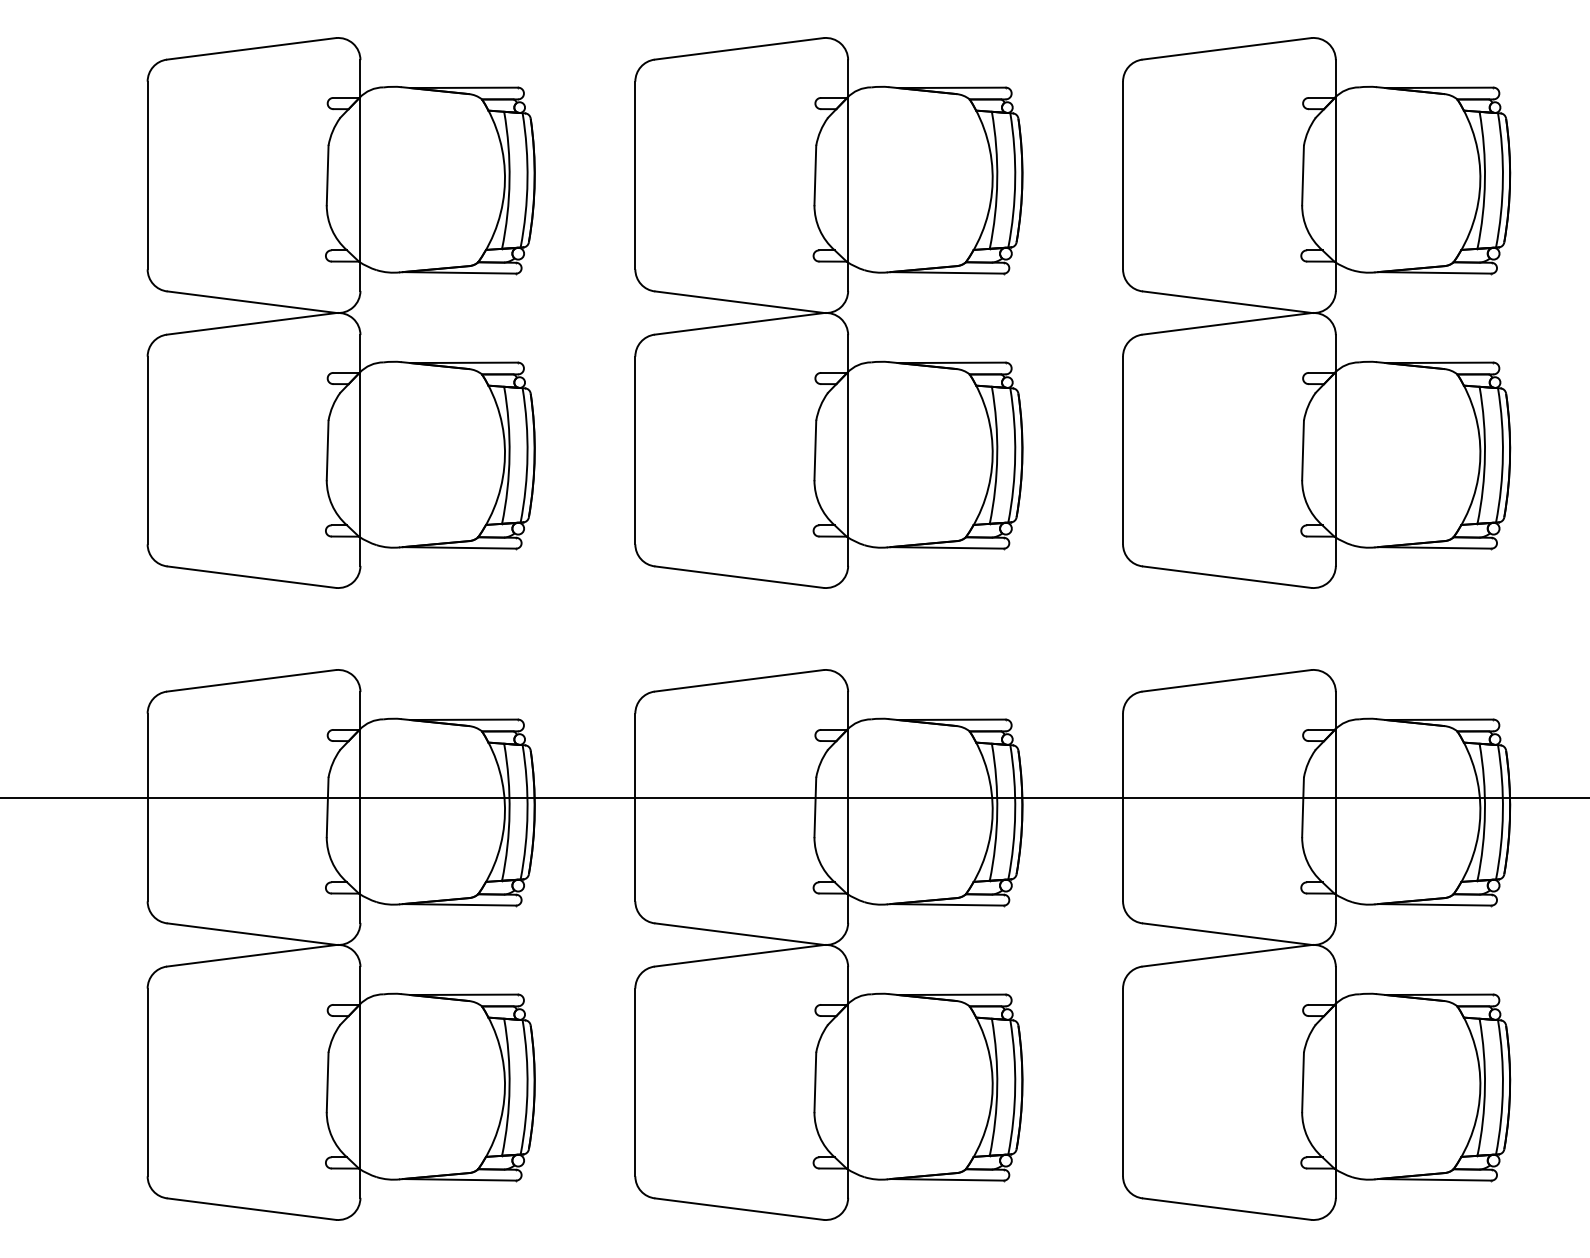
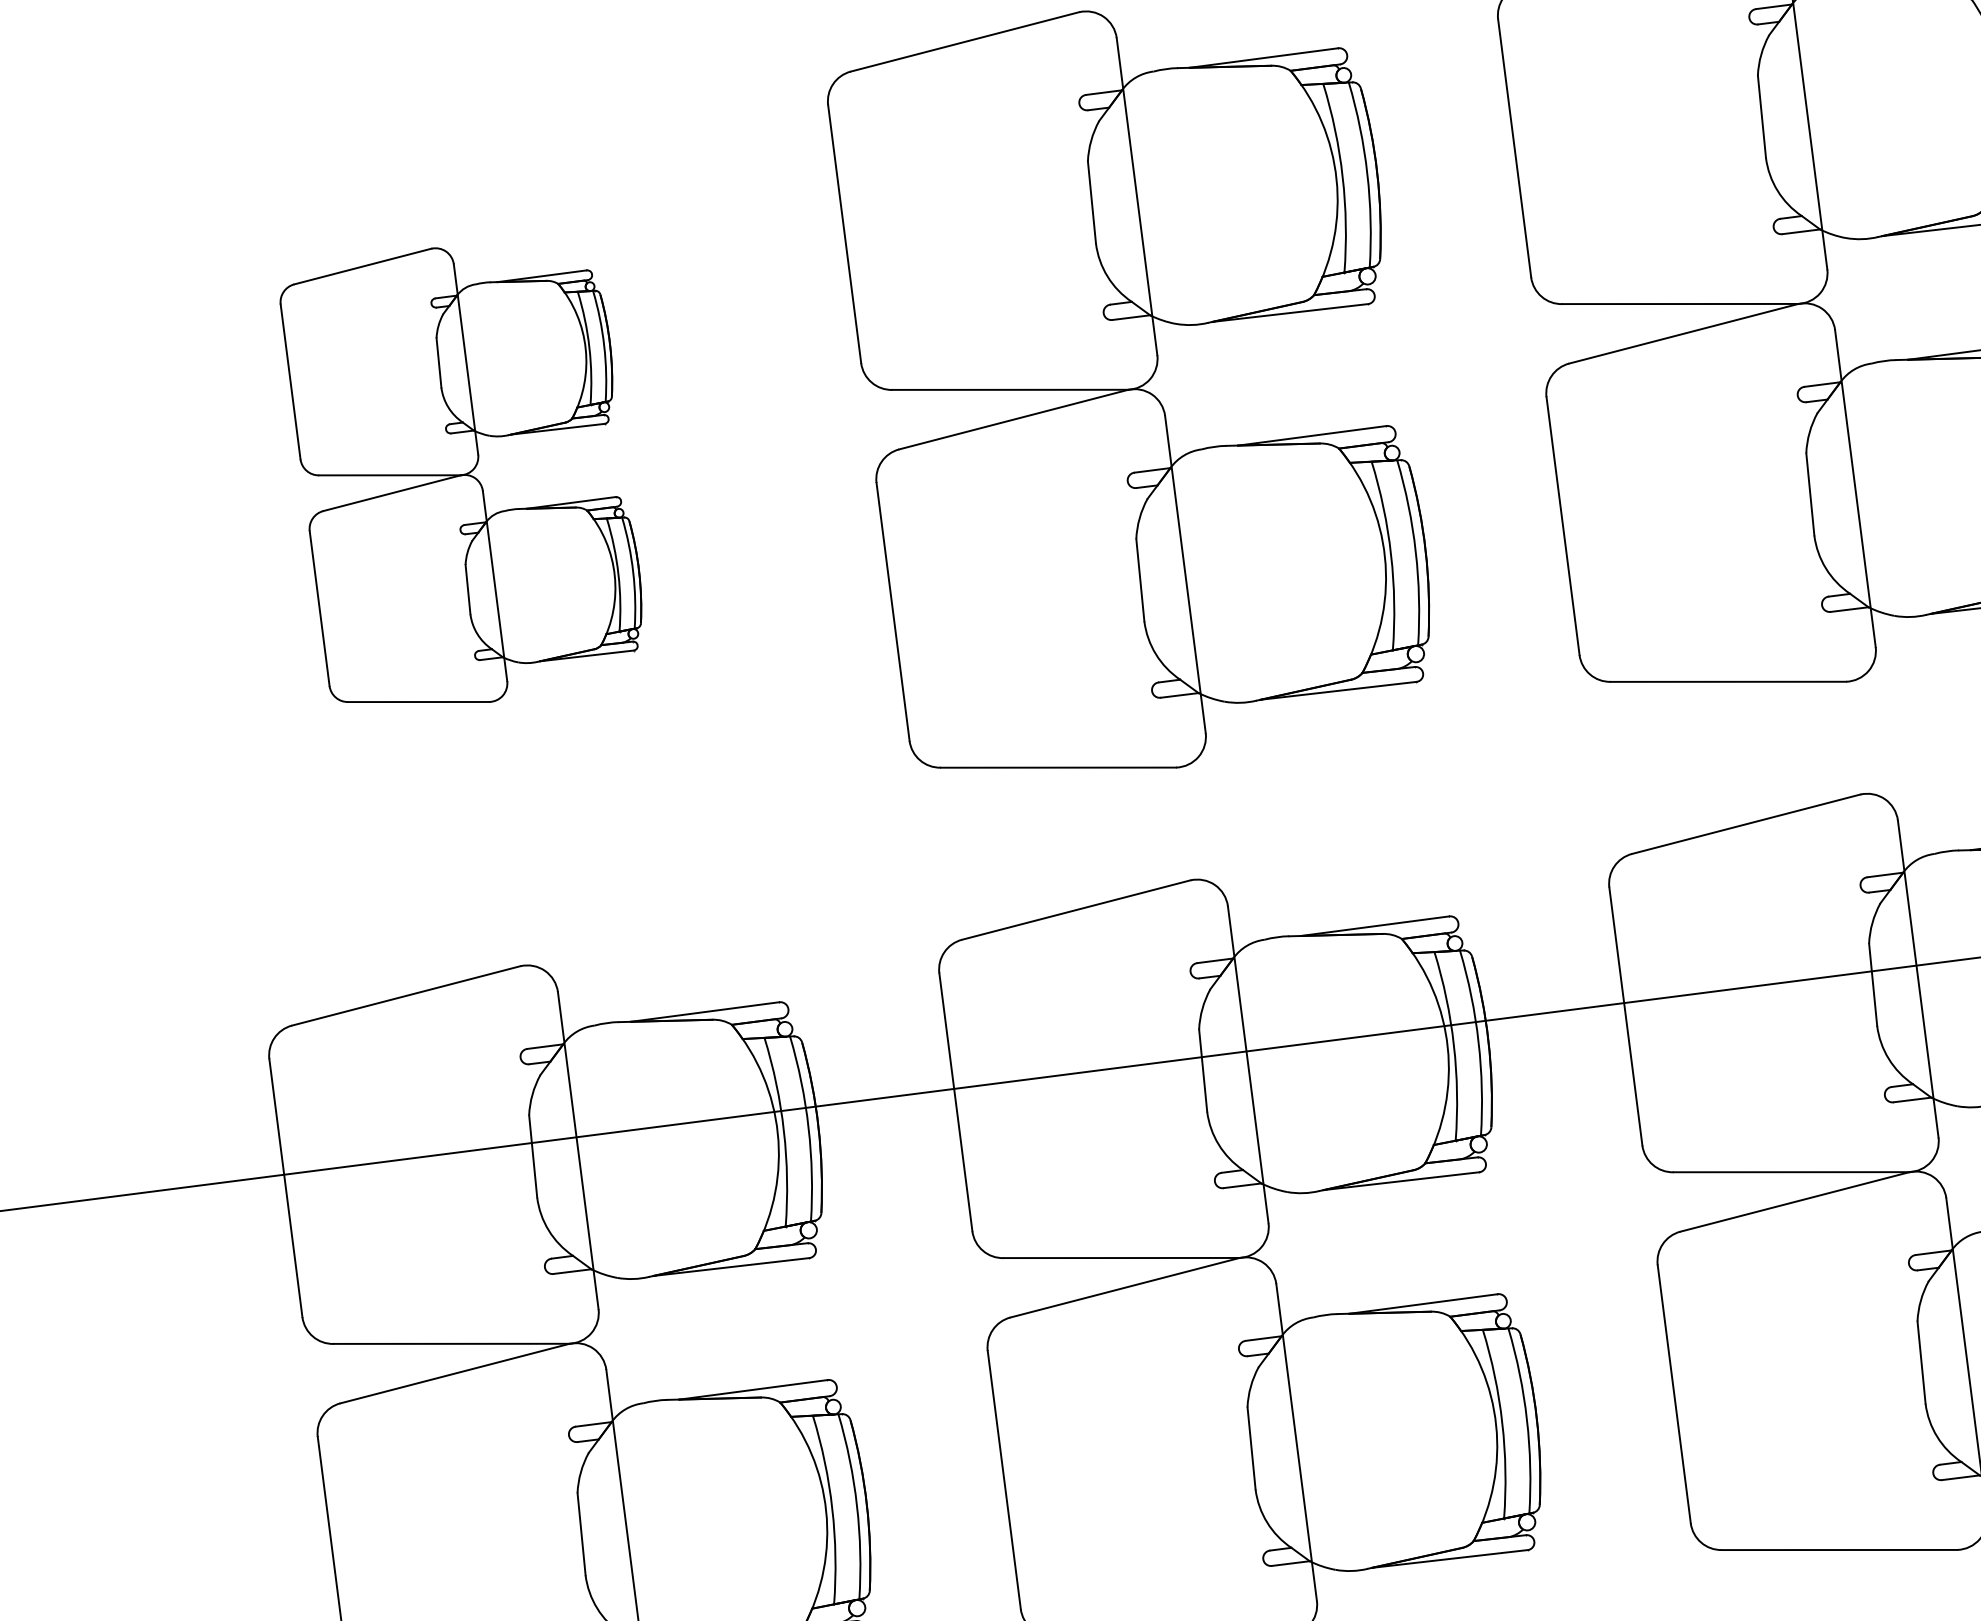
part: (340, 312) -> (463, 474), size x0.6

